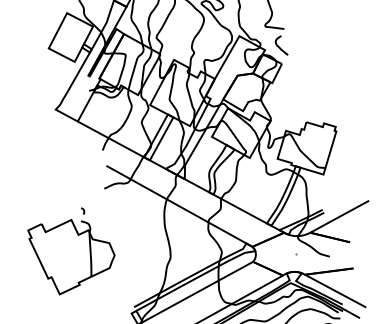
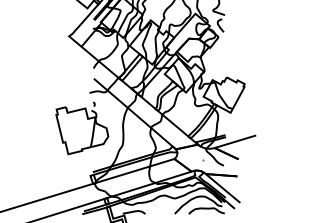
part: (73, 251) -> (82, 128), moved

